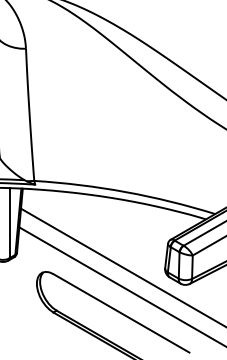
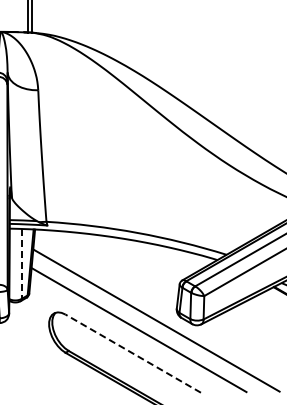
line: (9, 222) -> (21, 263), solid -> dashed
line: (120, 313) -> (132, 353), solid -> dashed

